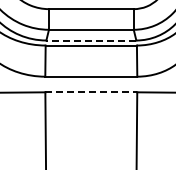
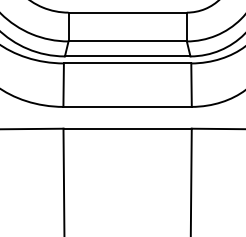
line: (91, 40) -> (127, 56), dashed -> solid
line: (91, 92) -> (127, 128), dashed -> solid

